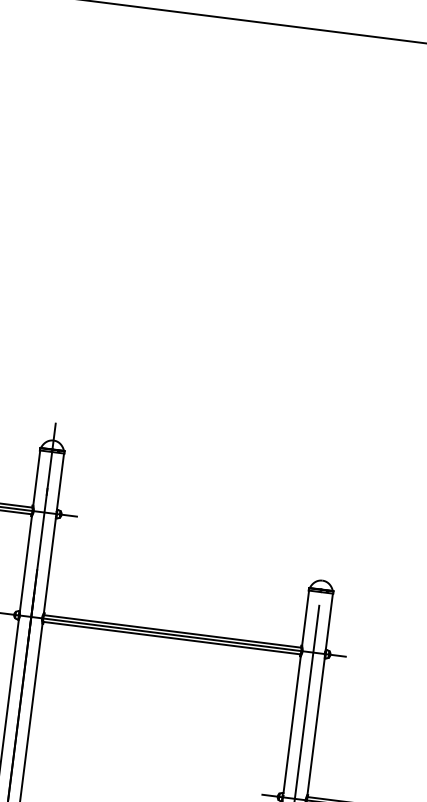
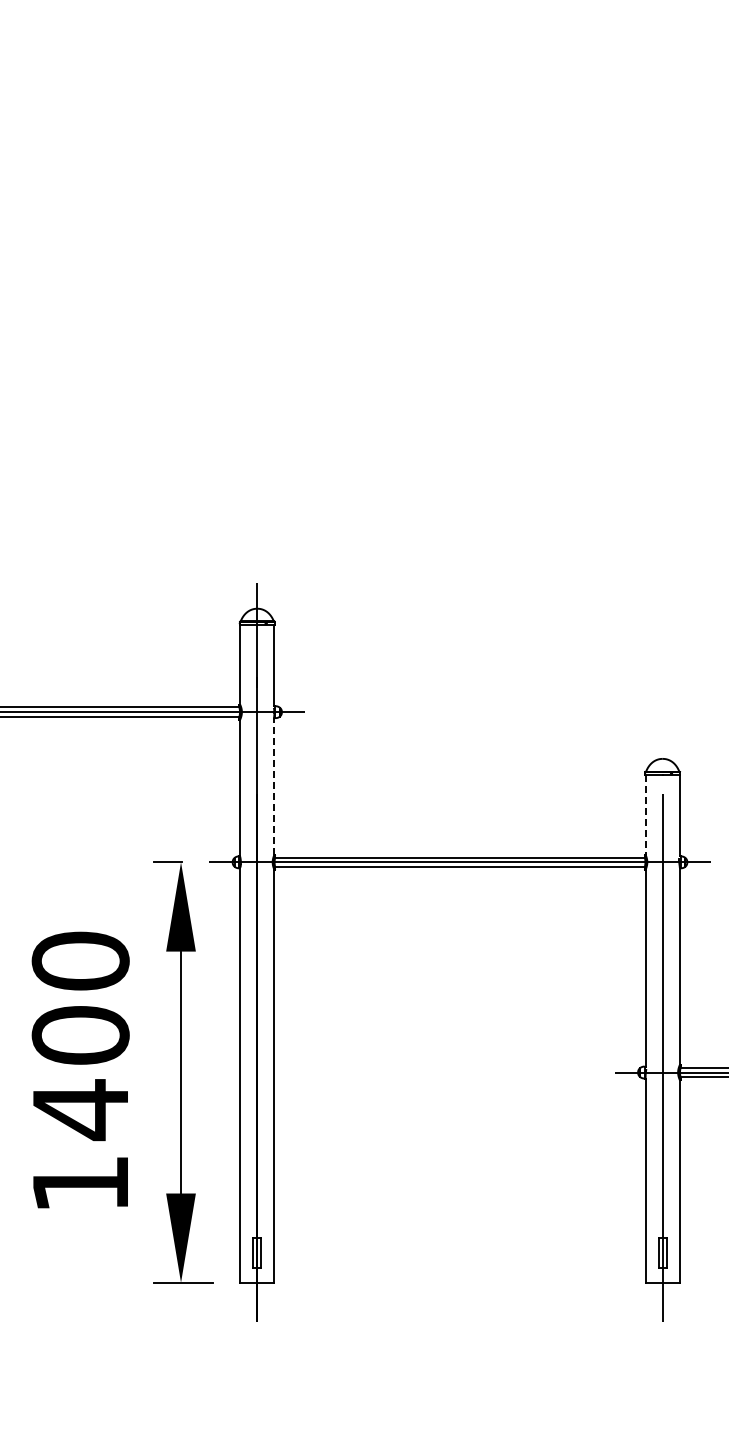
line: (49, 565) -> (274, 786), solid -> dashed
line: (305, 618) -> (645, 815), solid -> dashed

